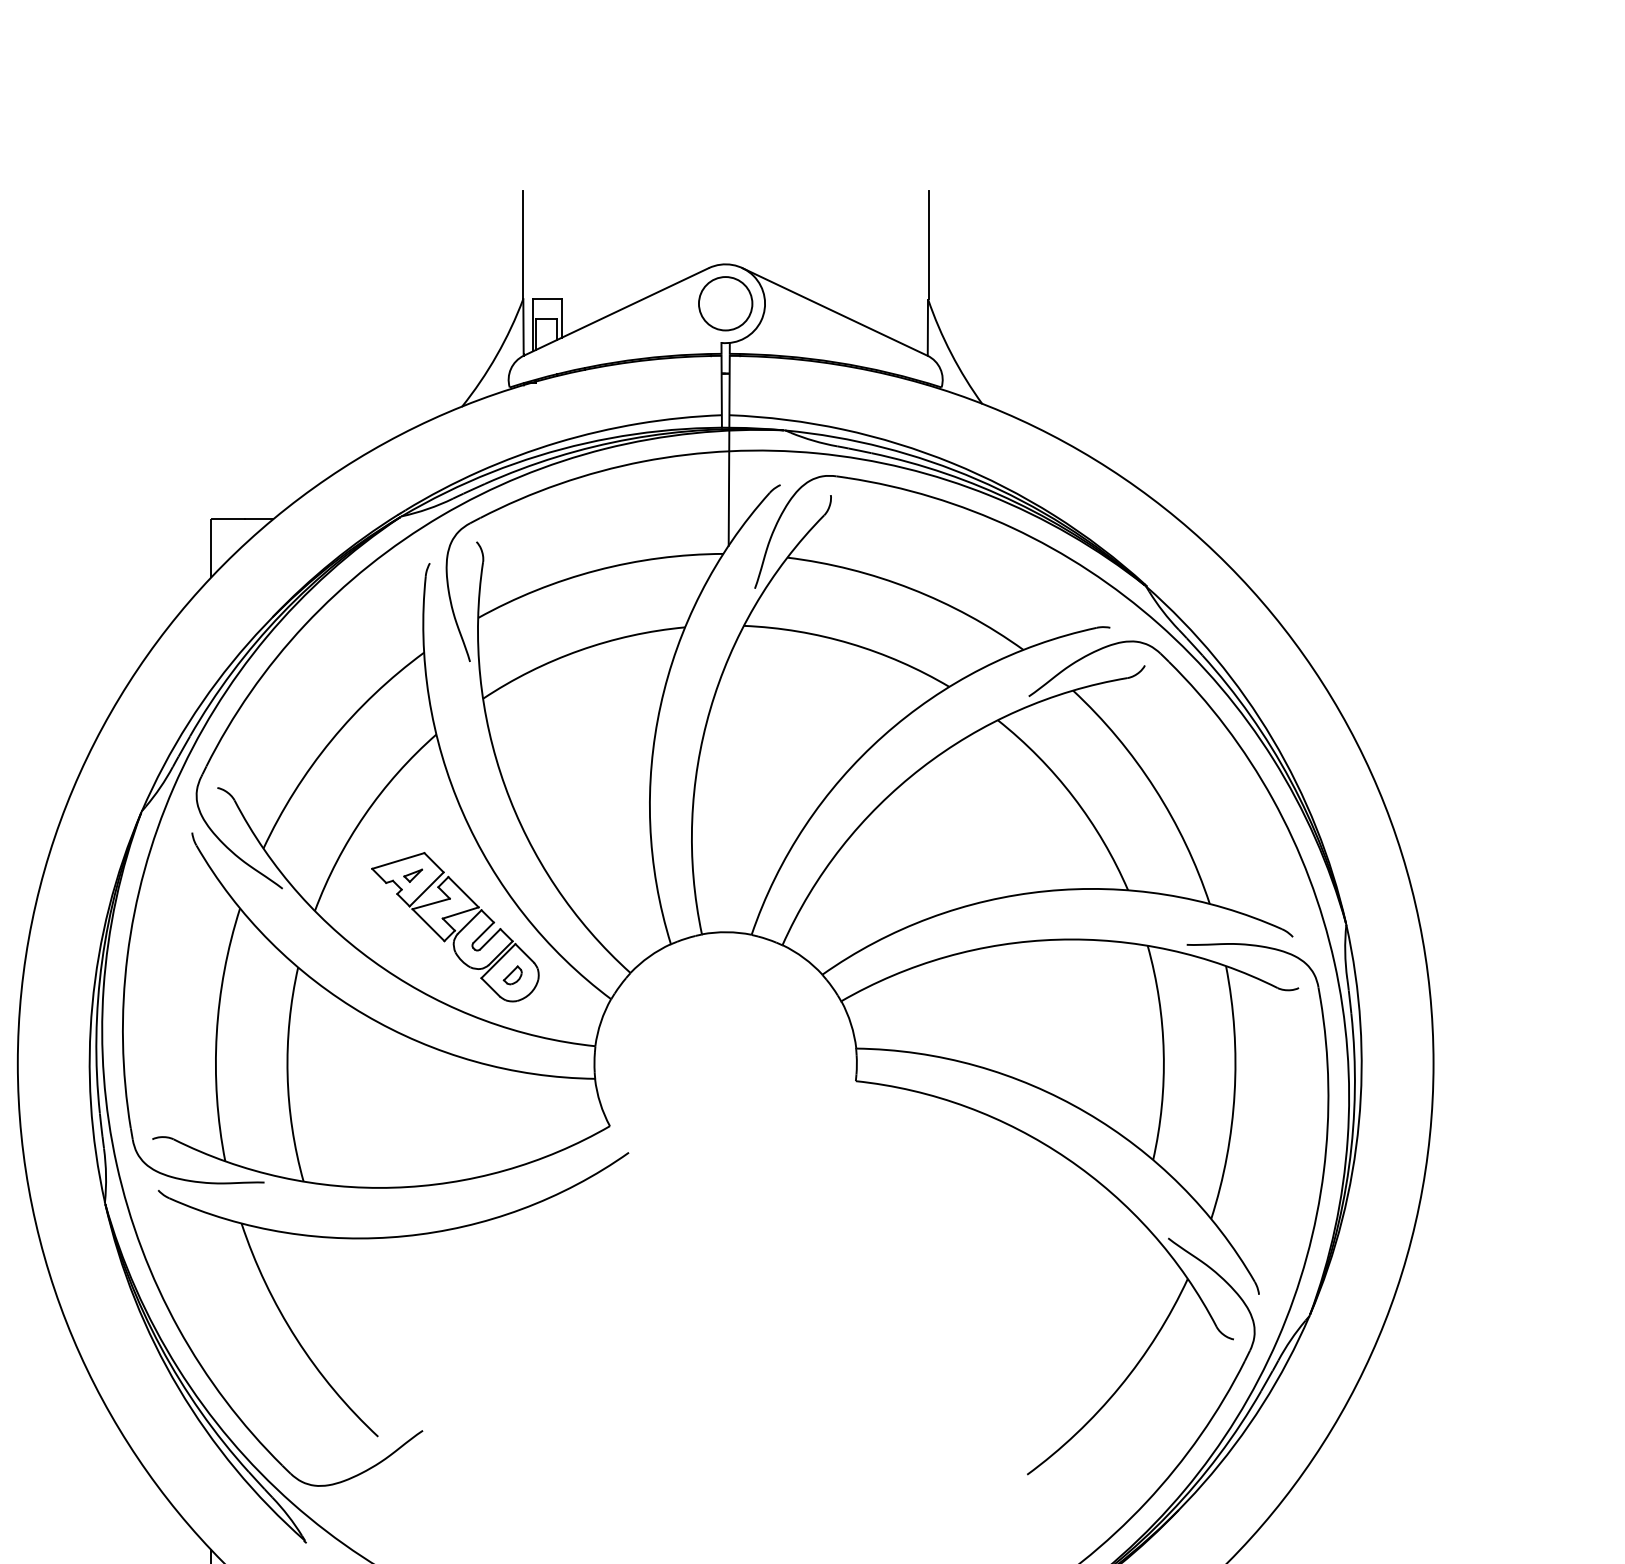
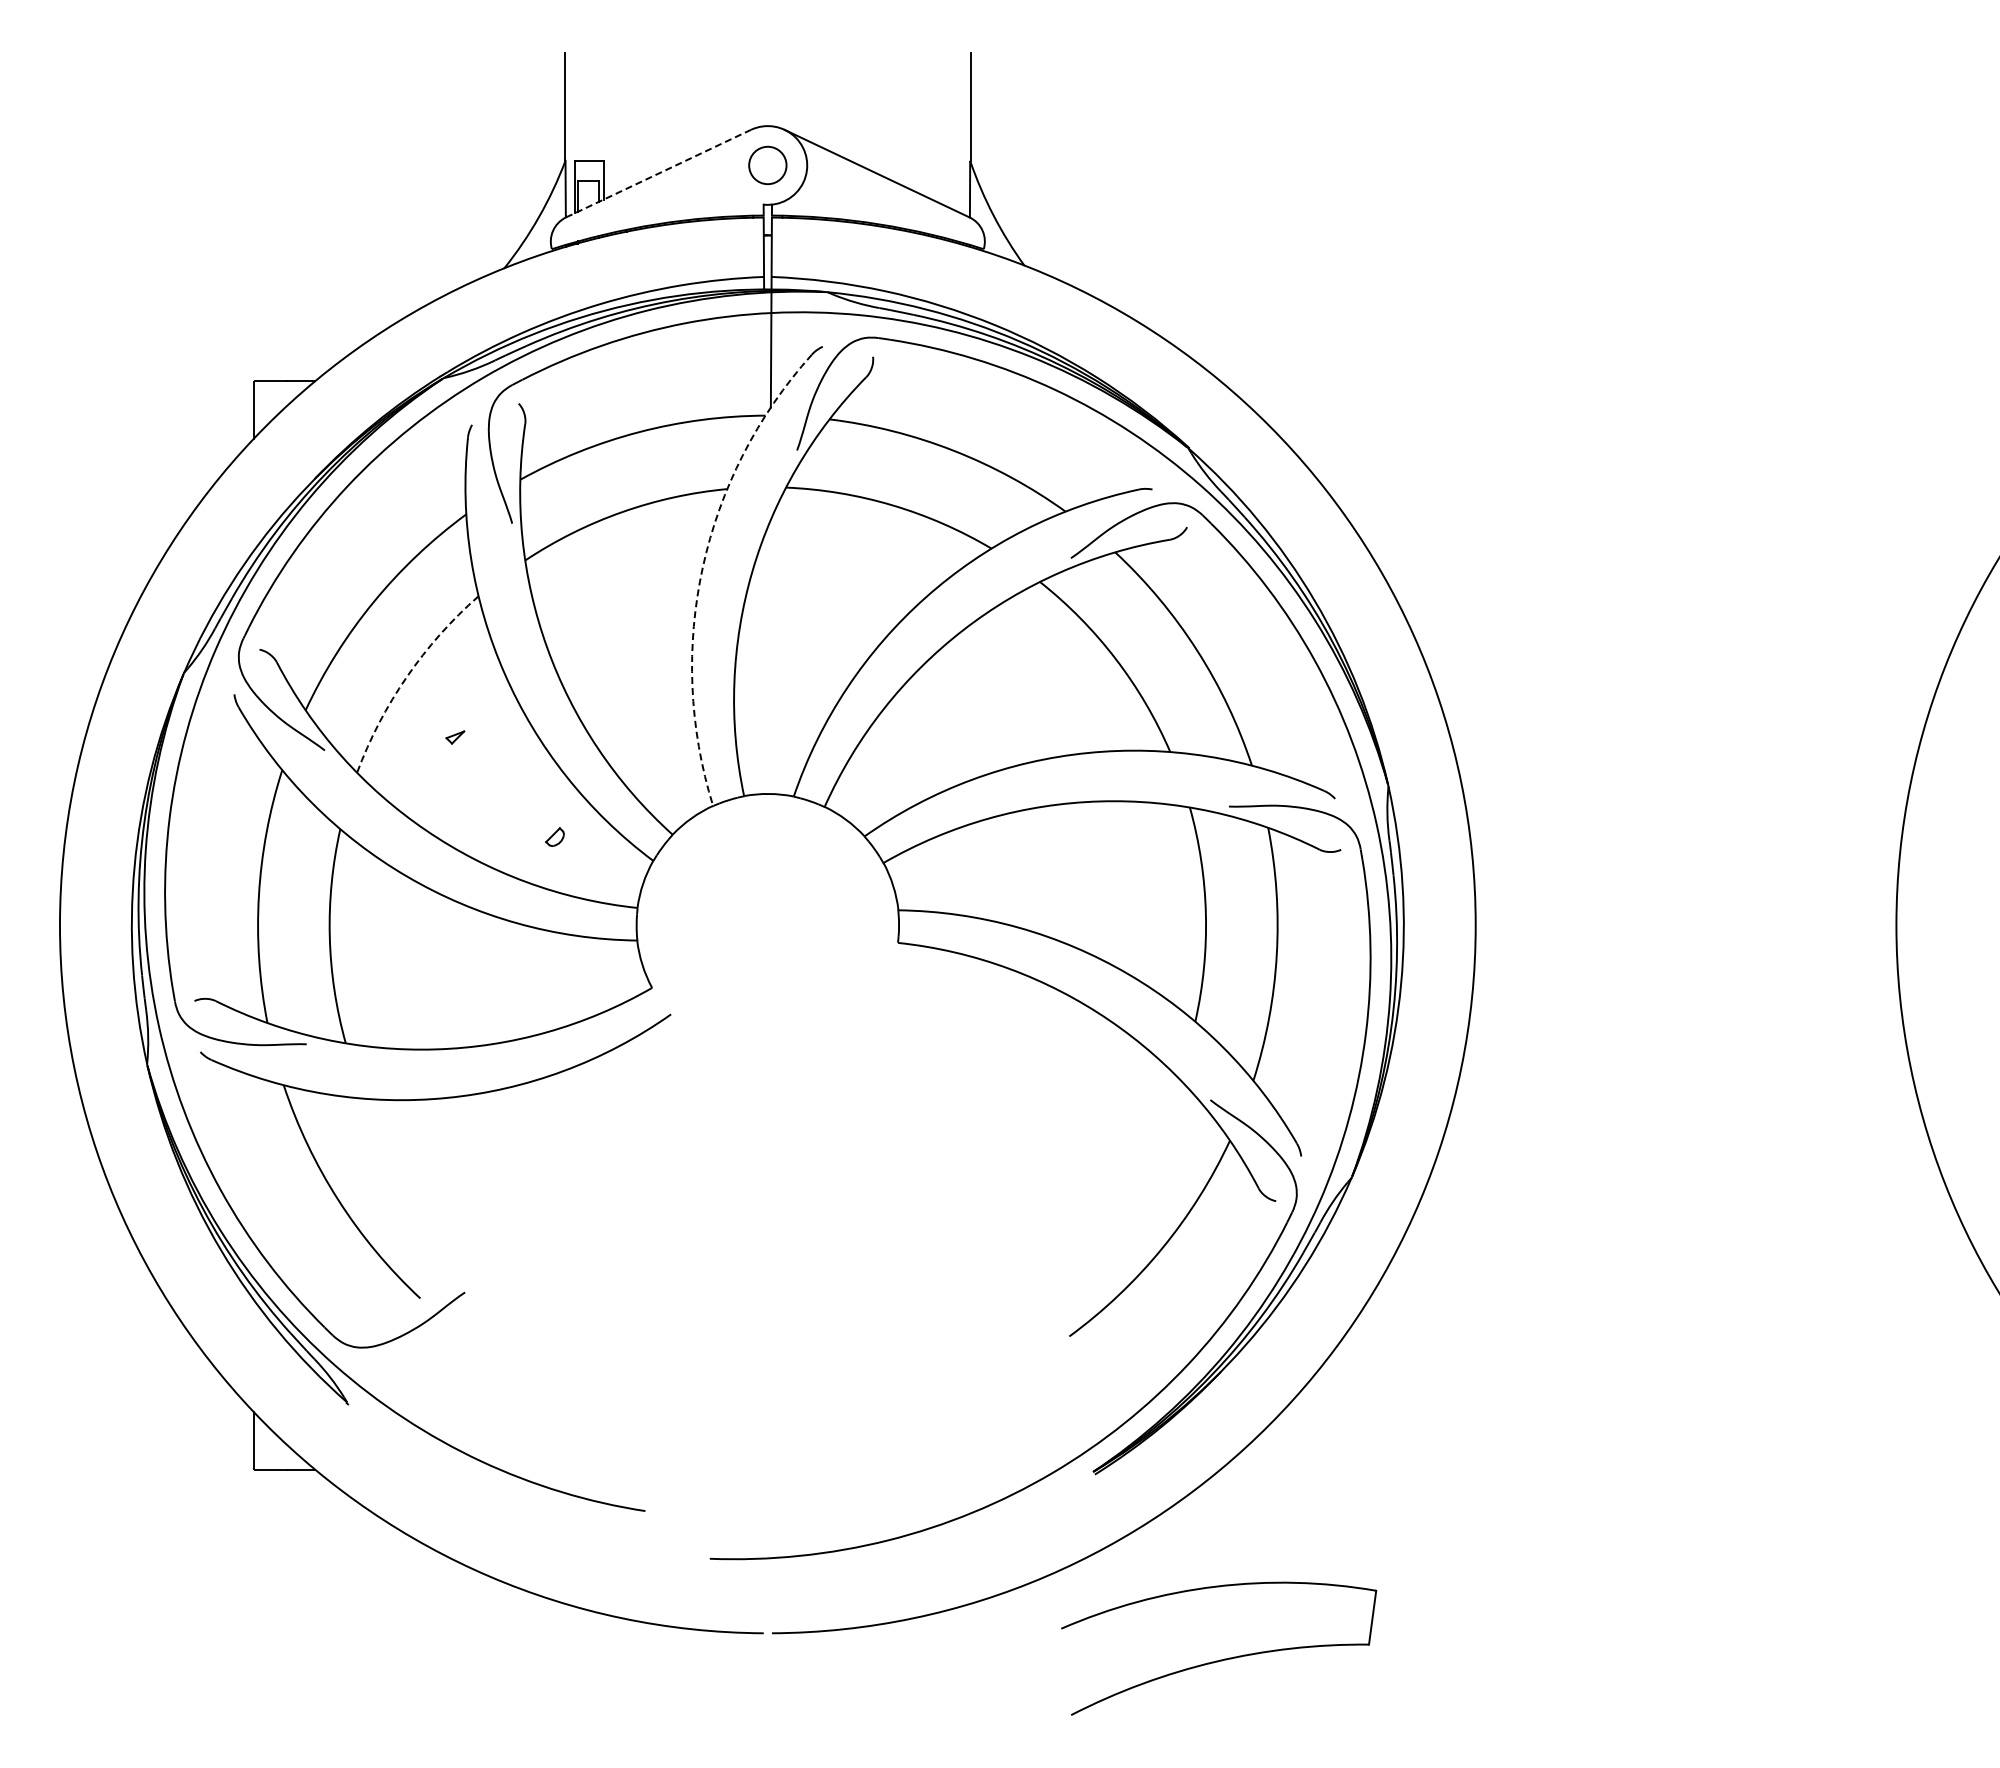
circle: (725, 303) -> (767, 165), size x0.7
line: (616, 311) -> (658, 173), solid -> dashed
arc: (660, 705) -> (702, 567), solid -> dashed
arc: (364, 814) -> (406, 676), solid -> dashed
part: (455, 926) -> (497, 788), removed

